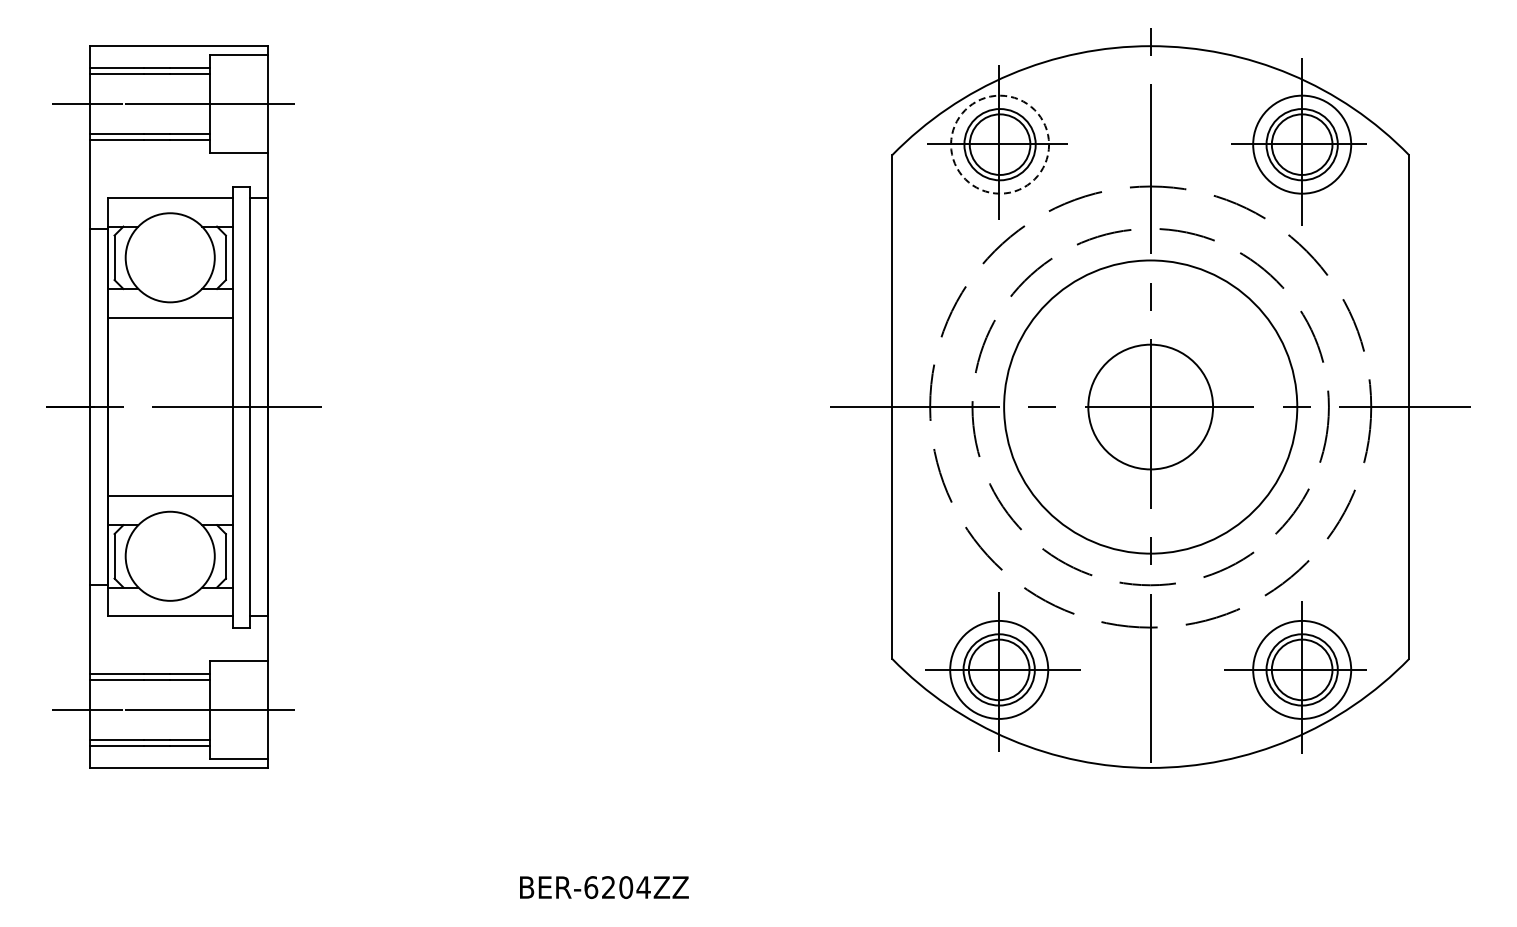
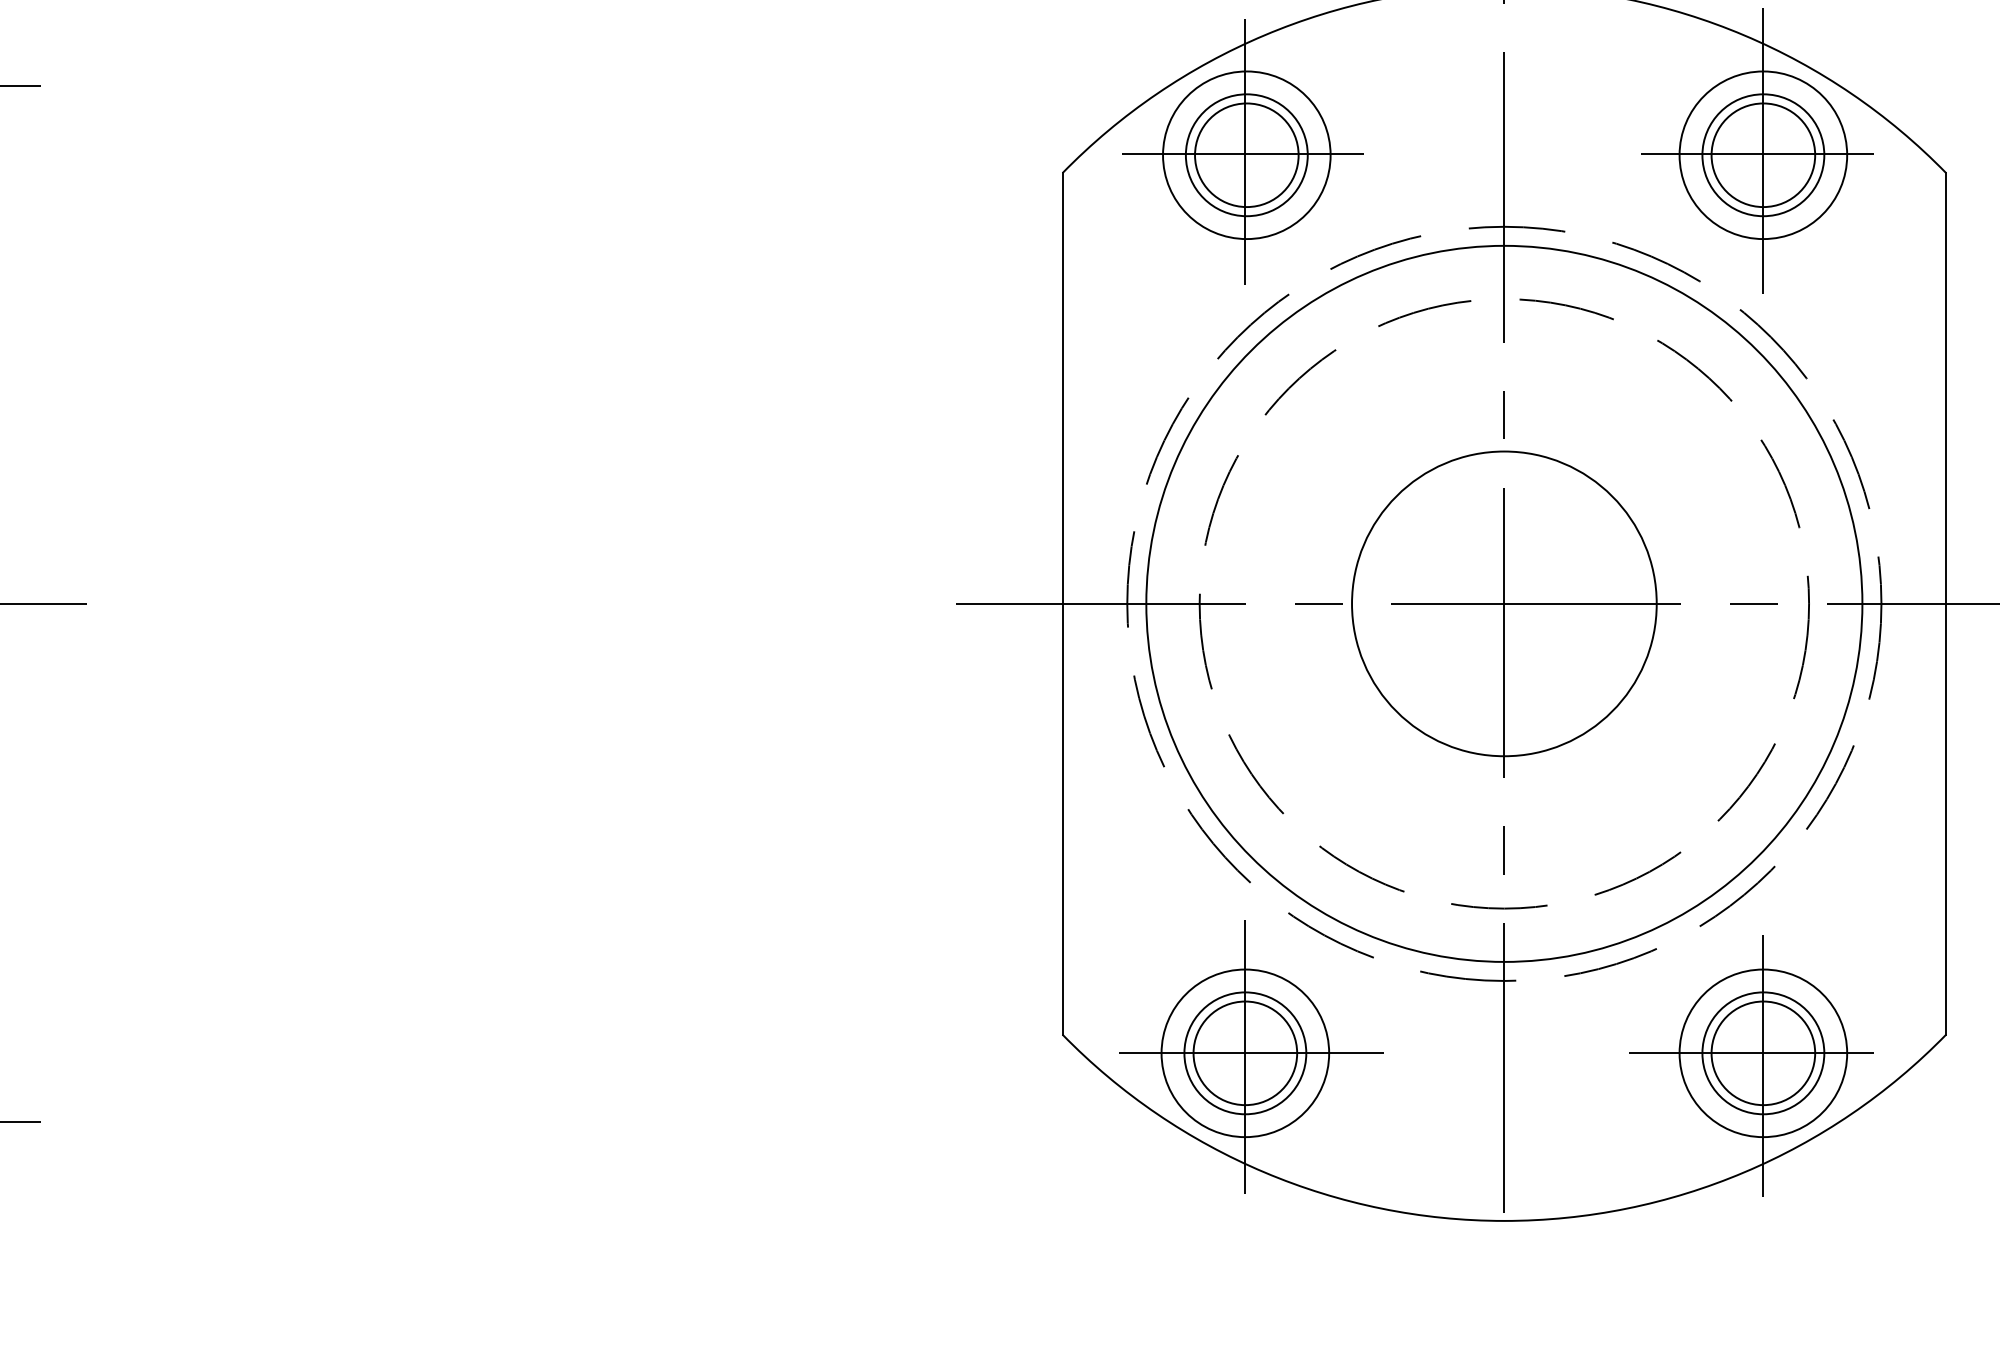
circle: (1000, 144) -> (1247, 154), dashed -> solid
circle: (1150, 406) -> (1504, 602), size x1.43
circle: (1150, 406) -> (1504, 602), size x1.43

